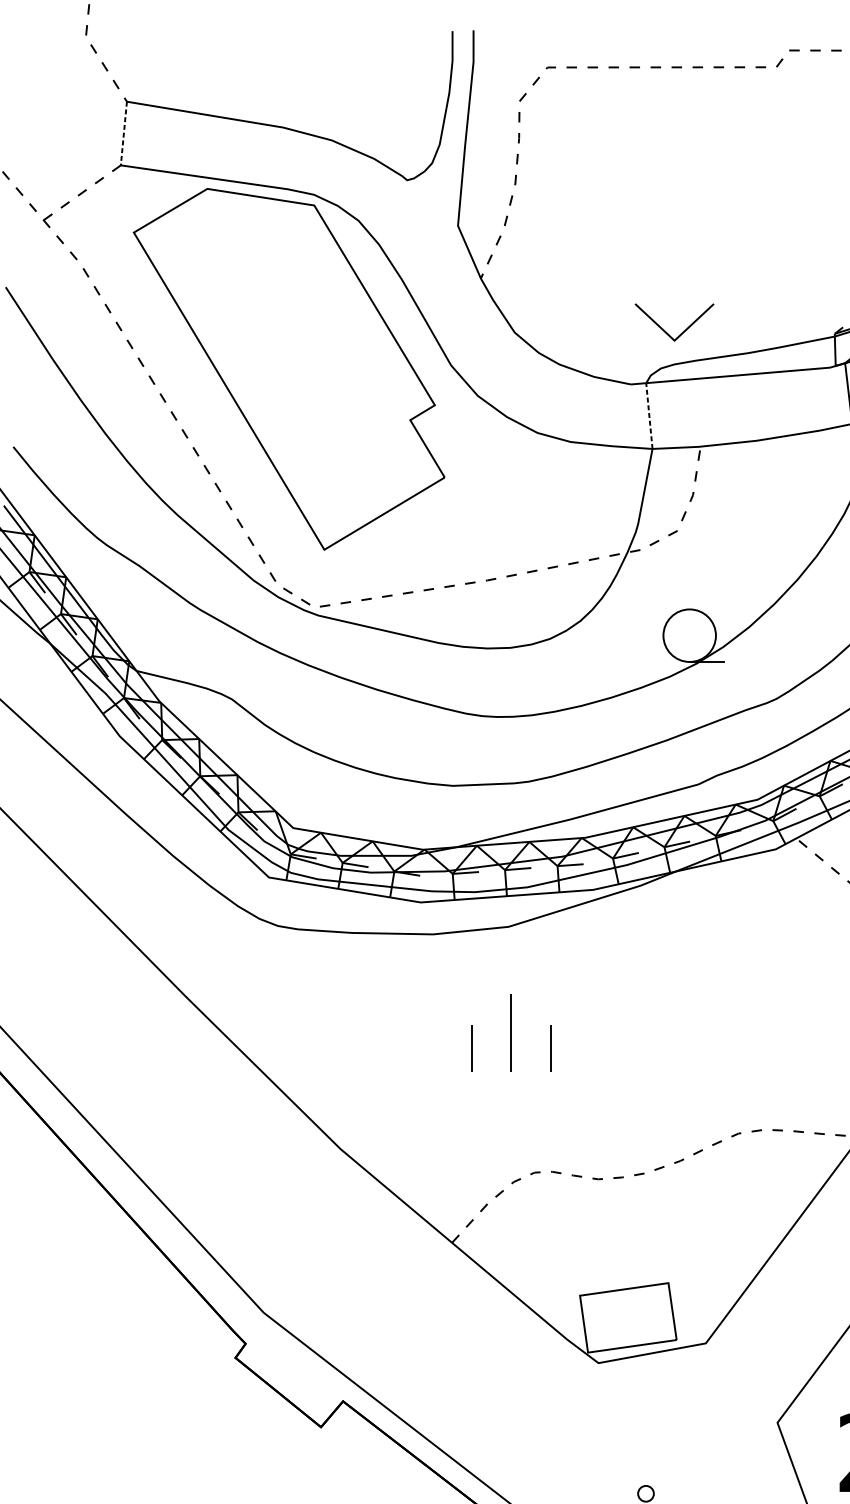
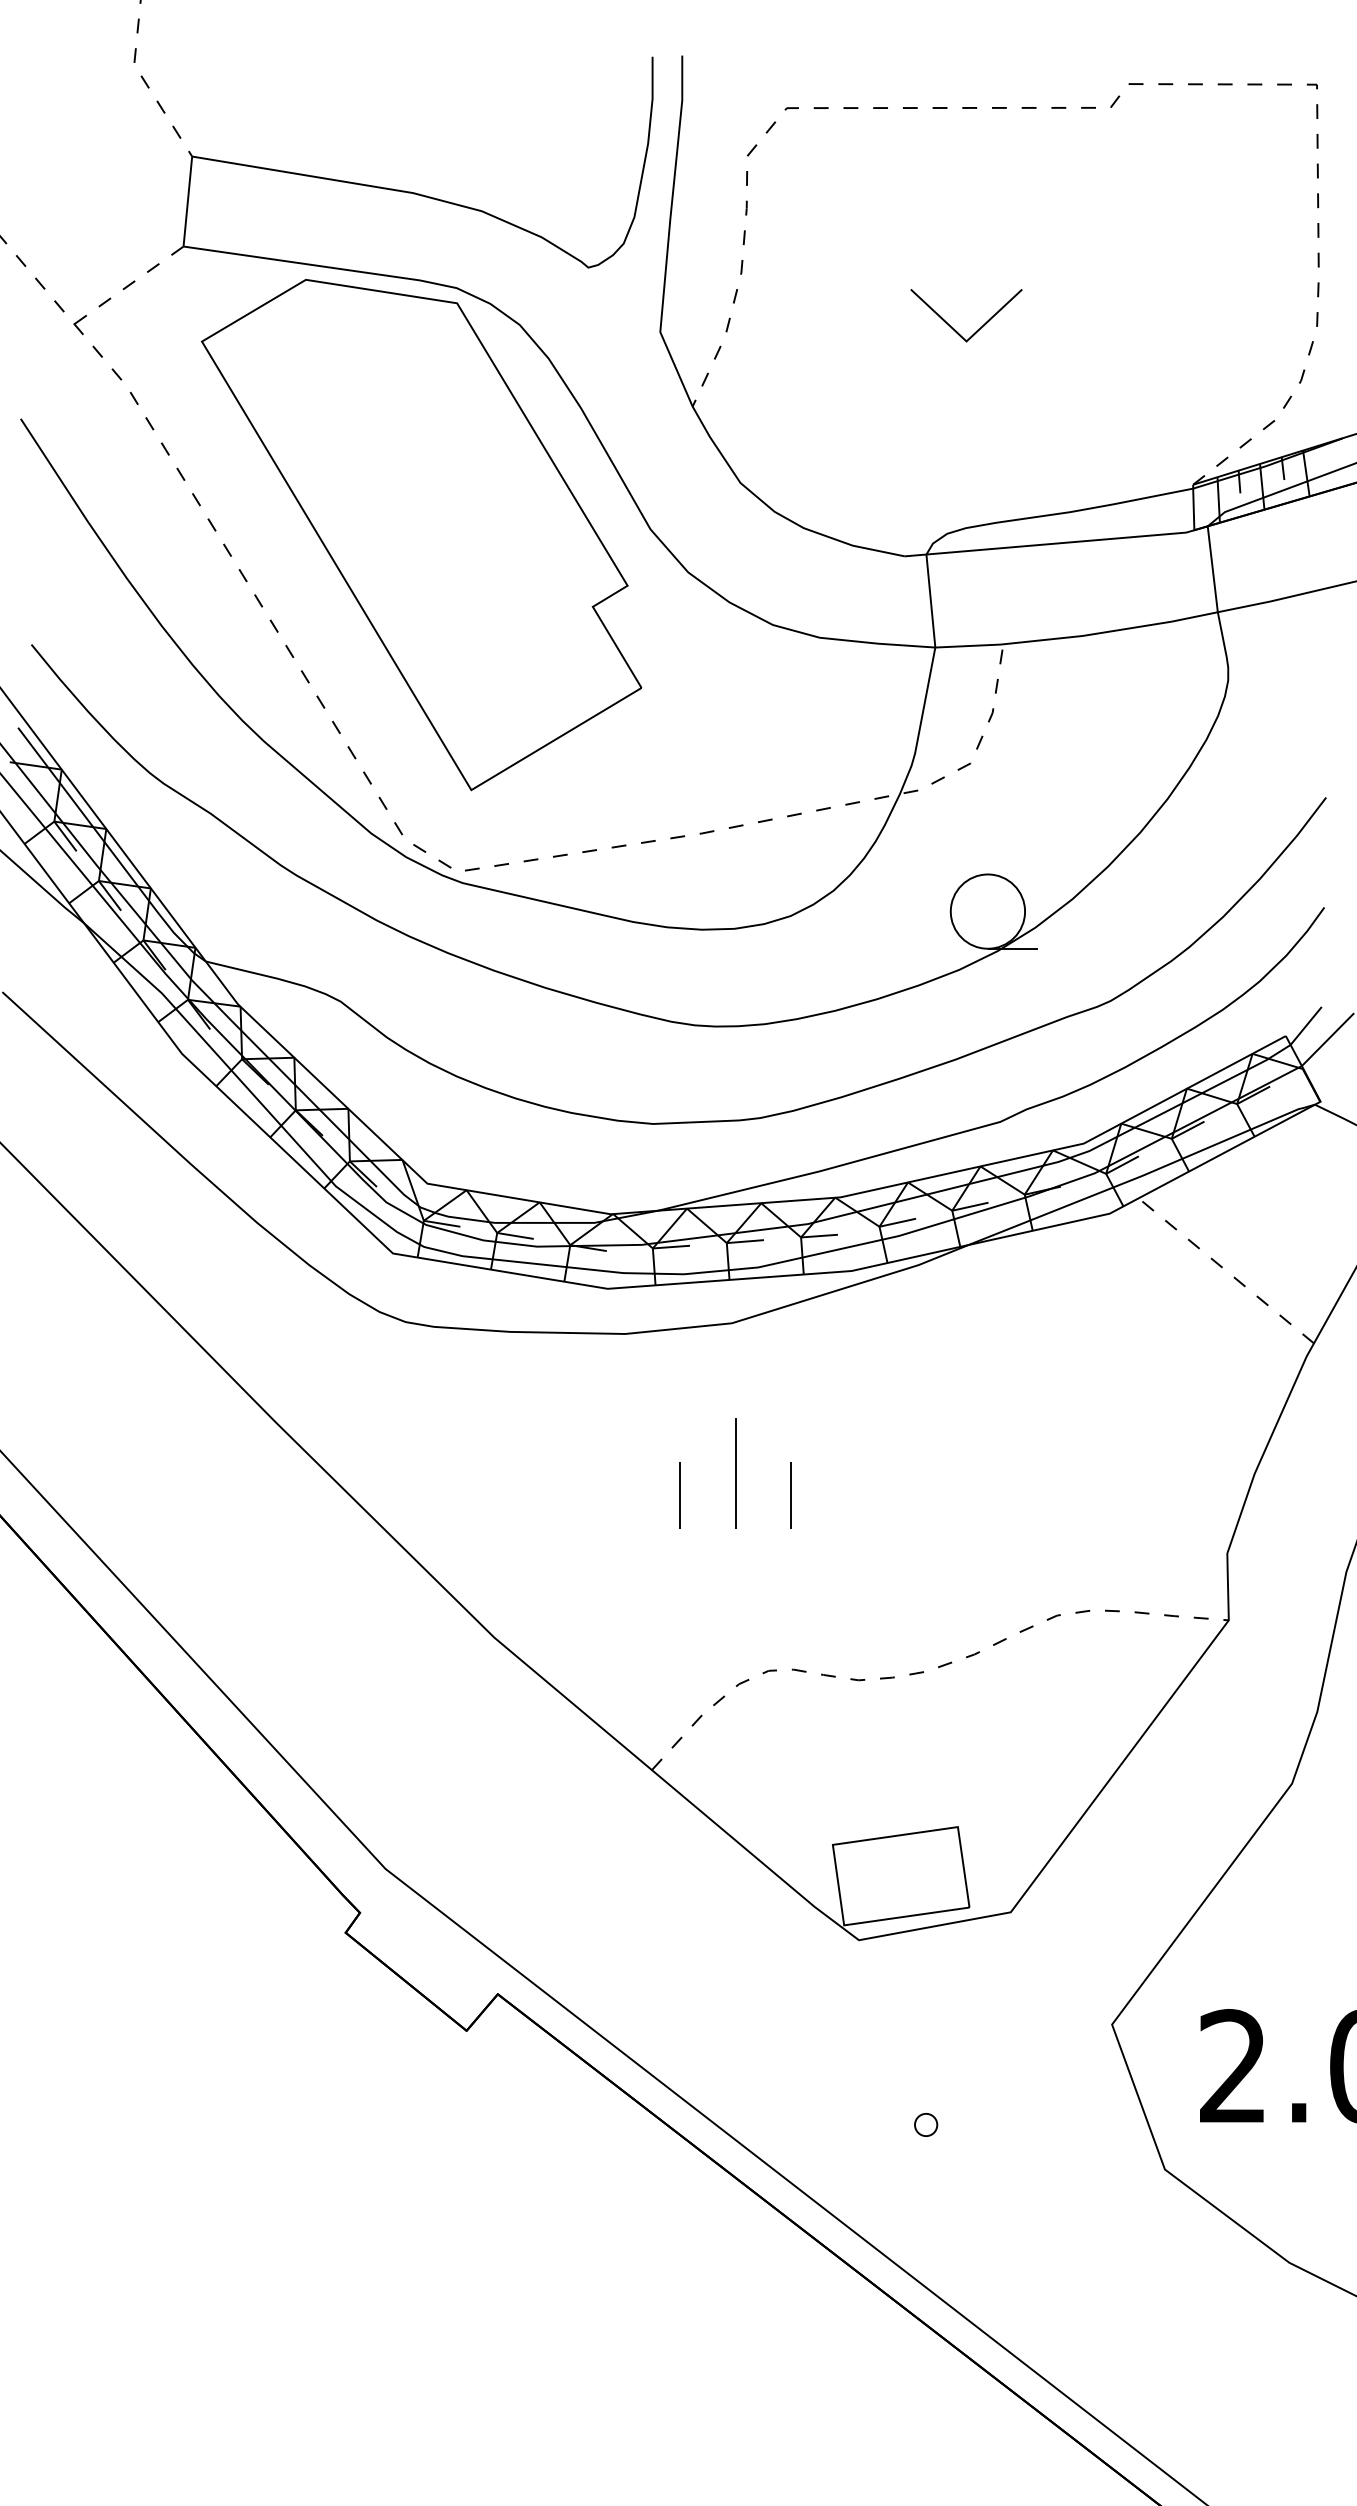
line: (123, 134) -> (187, 202), dashed -> solid
part: (665, 330) -> (953, 327), moved
line: (649, 416) -> (930, 601), dashed -> solid

